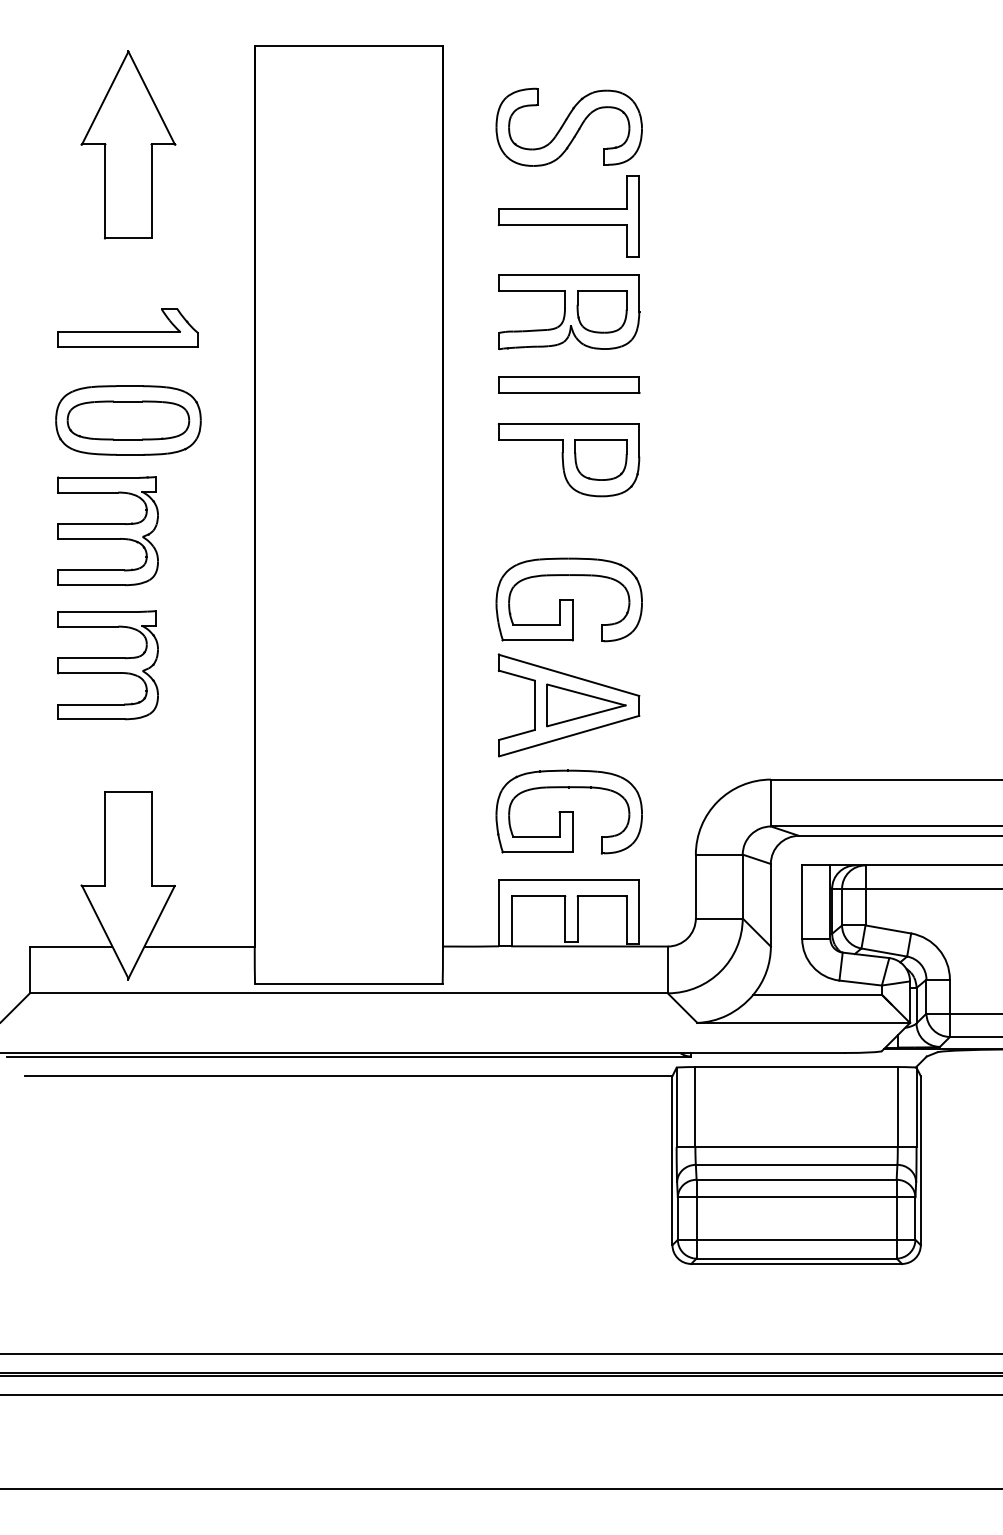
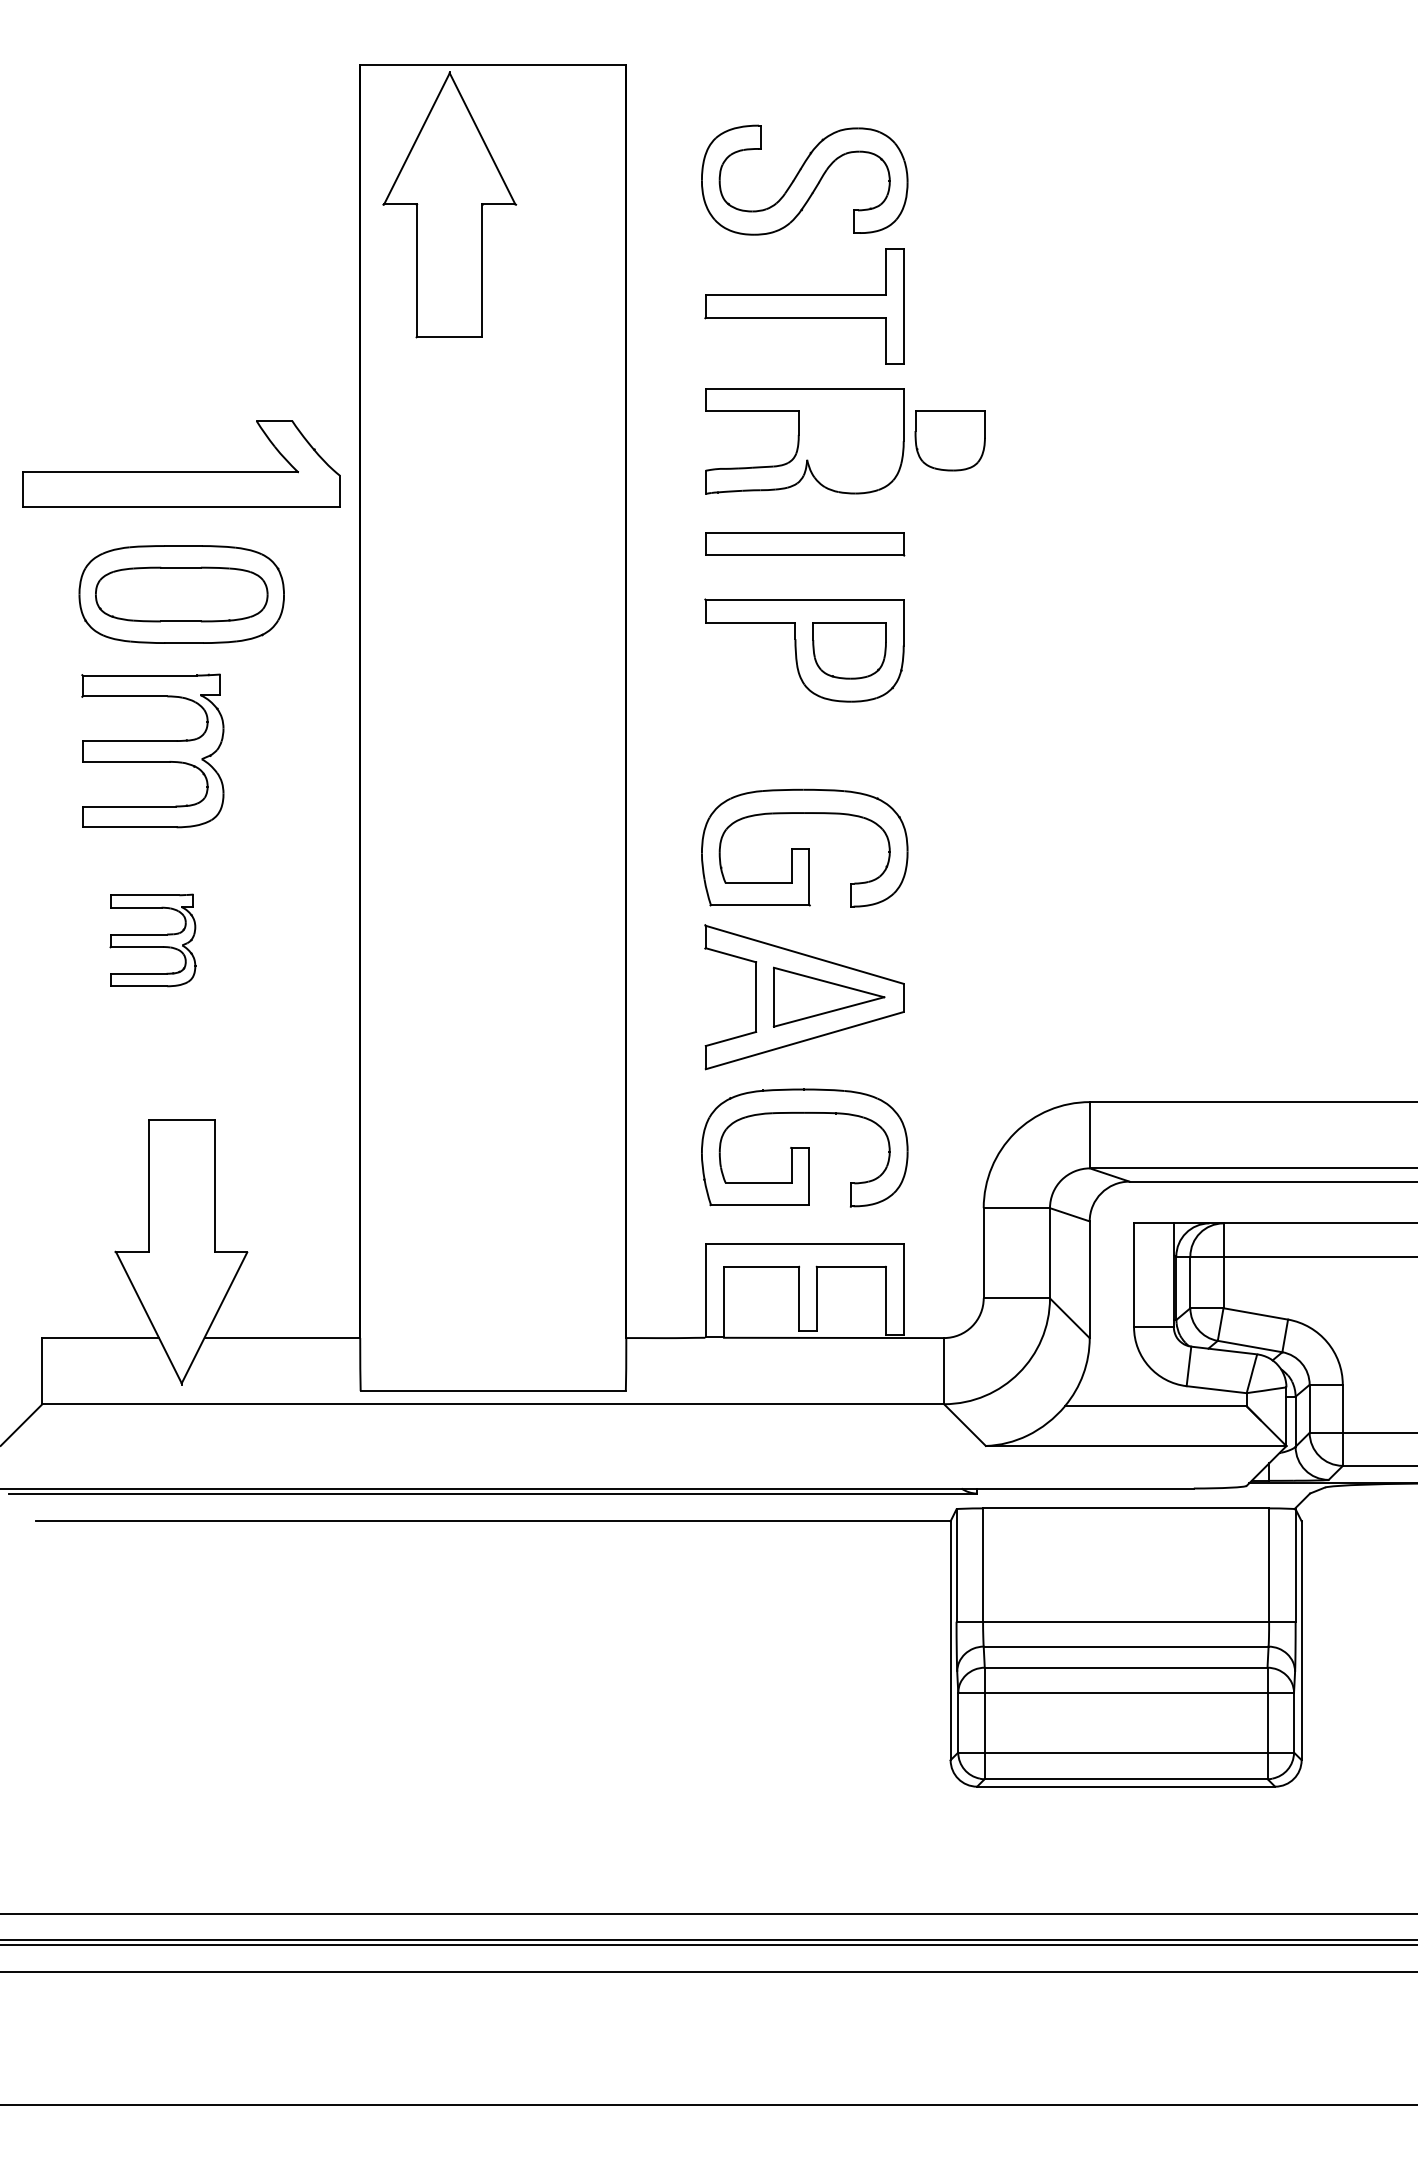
part: (128, 144) -> (449, 204), moved
part: (601, 311) -> (949, 440), moved
part: (128, 327) -> (181, 463), size x1.6
part: (107, 665) -> (152, 940), size x0.6

